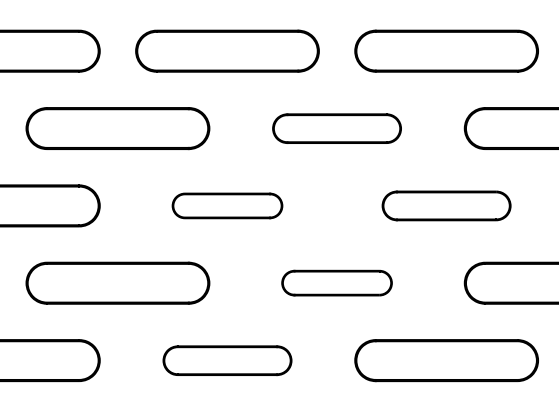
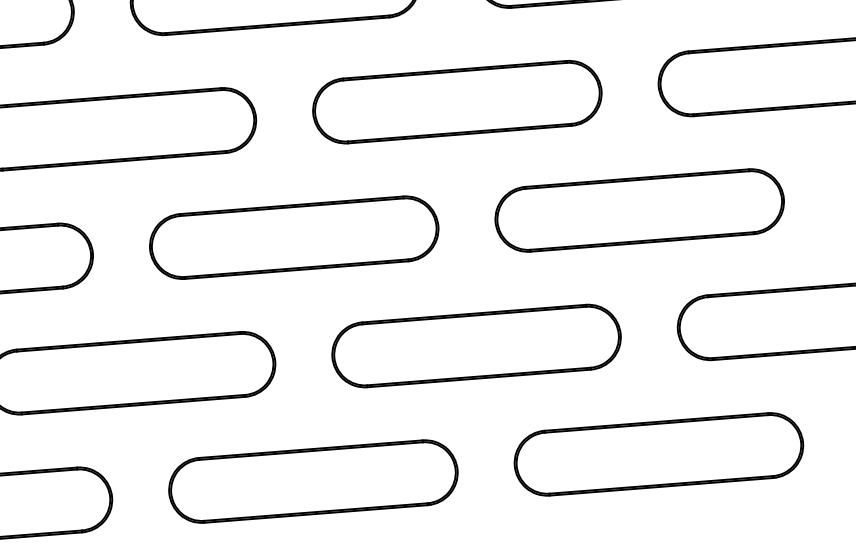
part: (336, 128) -> (456, 102), size x1.43
part: (227, 205) -> (294, 237), size x1.67
part: (446, 205) -> (639, 209), size x1.43
part: (336, 282) -> (475, 344), size x1.67
part: (227, 360) -> (313, 481), size x1.43

